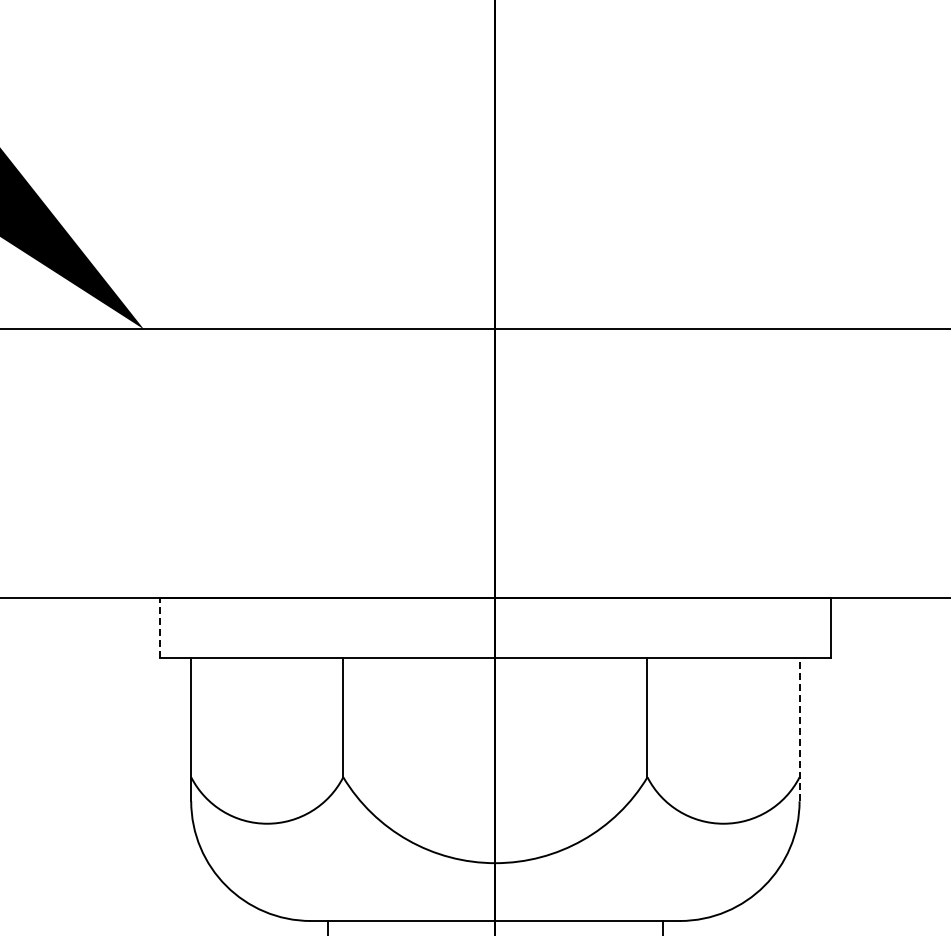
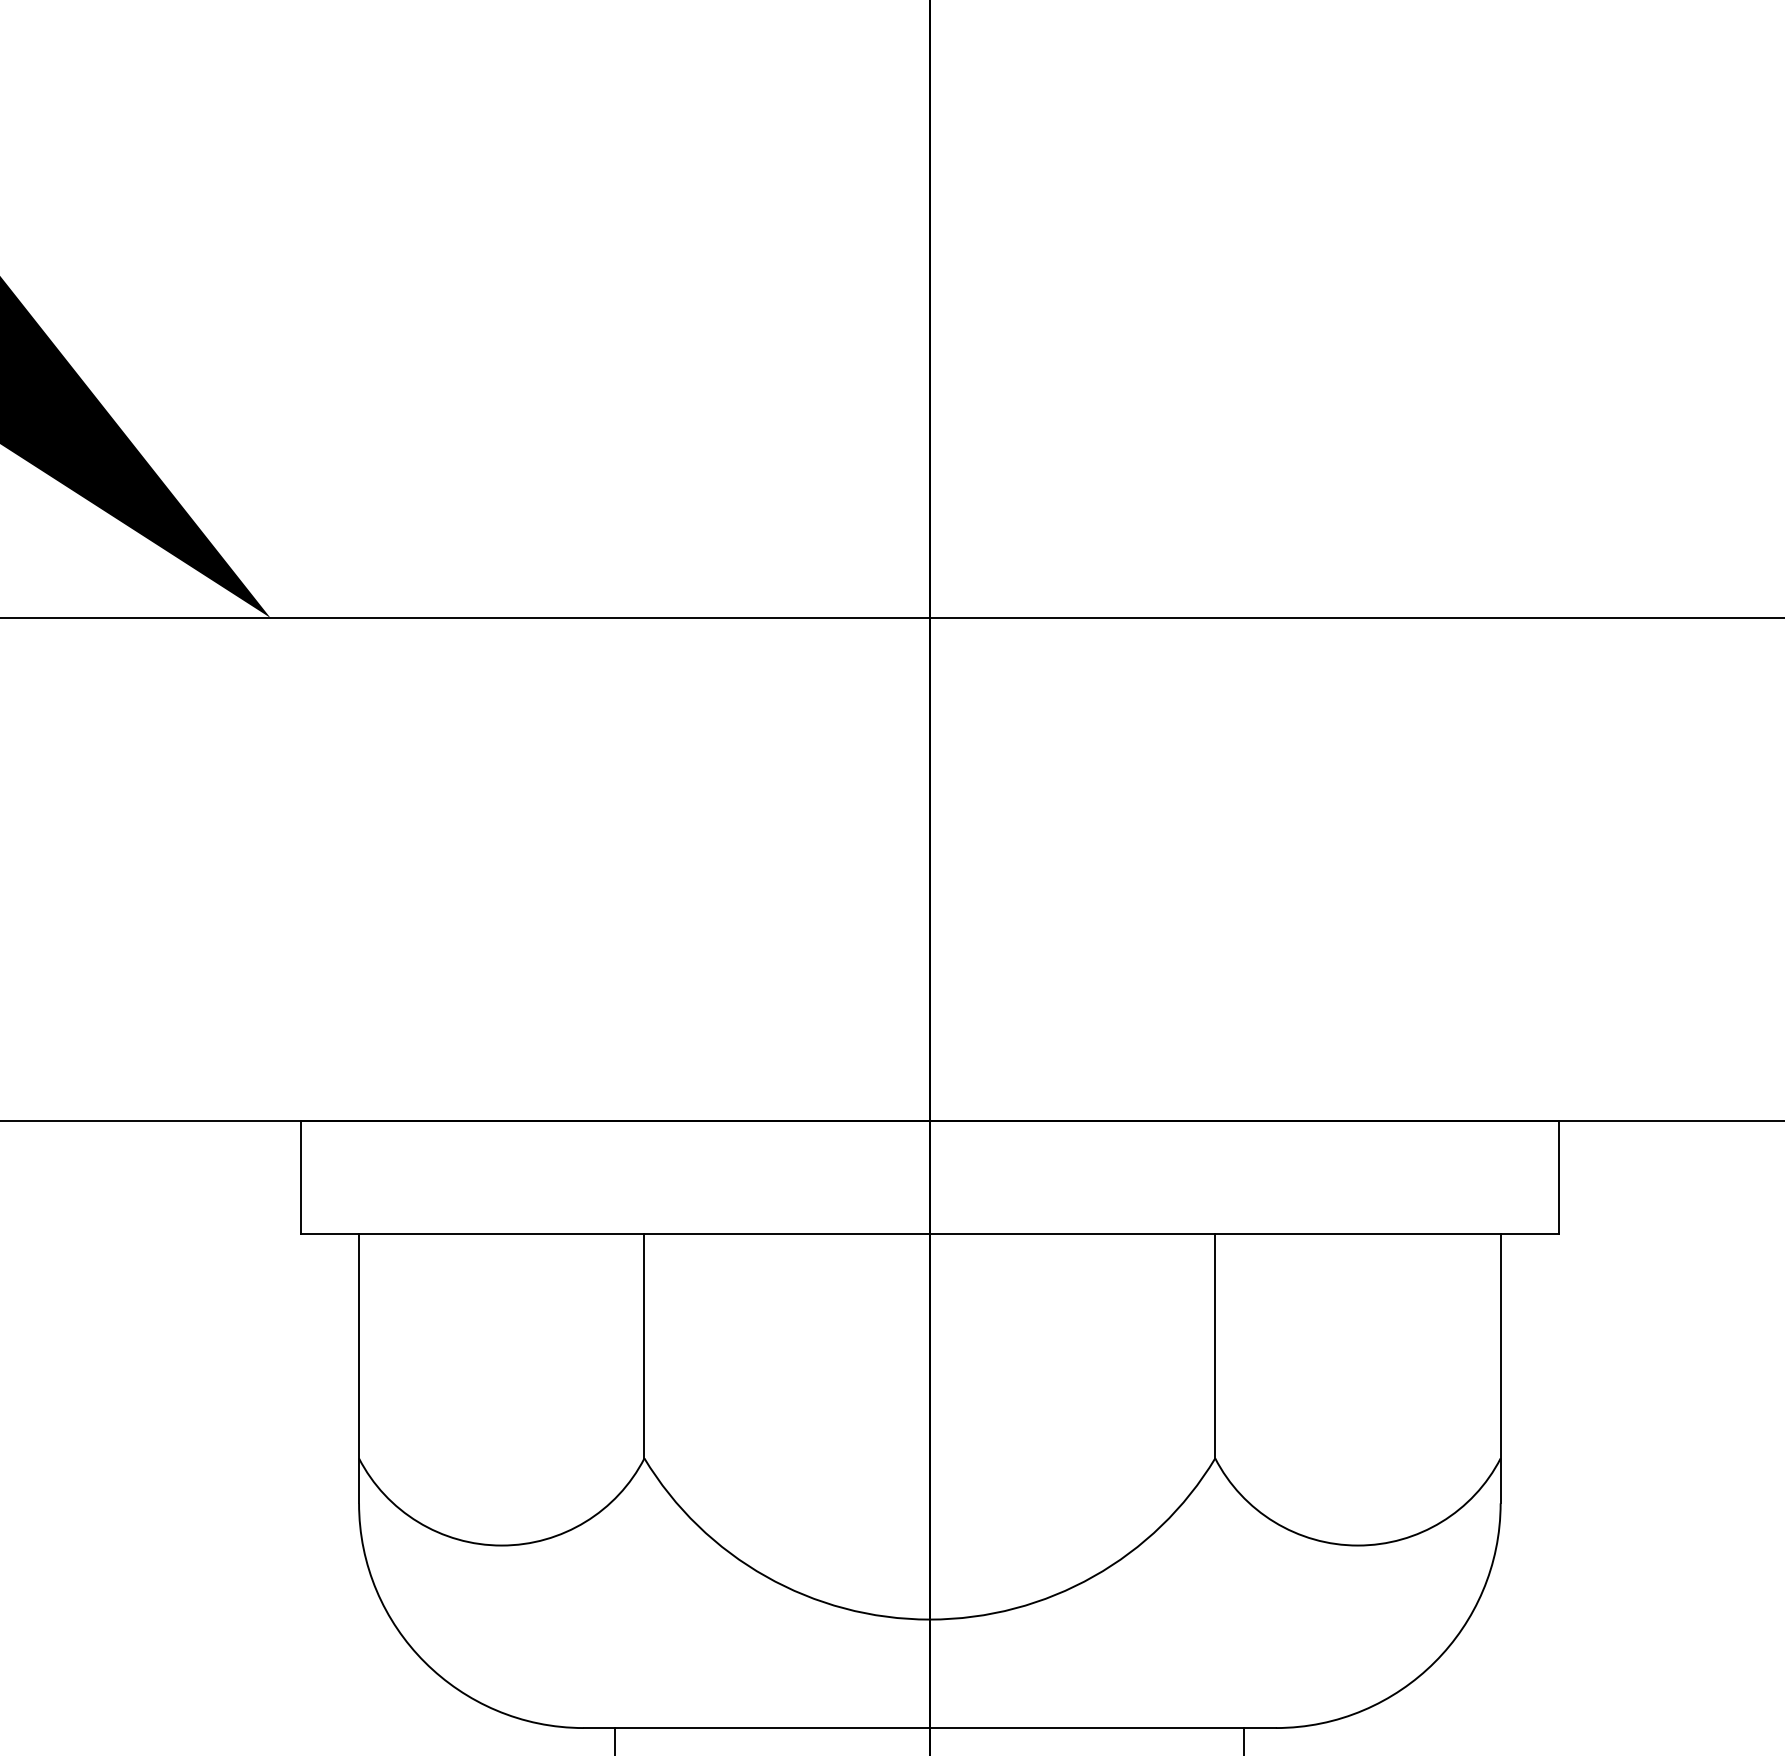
line: (160, 627) -> (301, 1177), dashed -> solid
line: (799, 729) -> (1500, 1368), dashed -> solid

